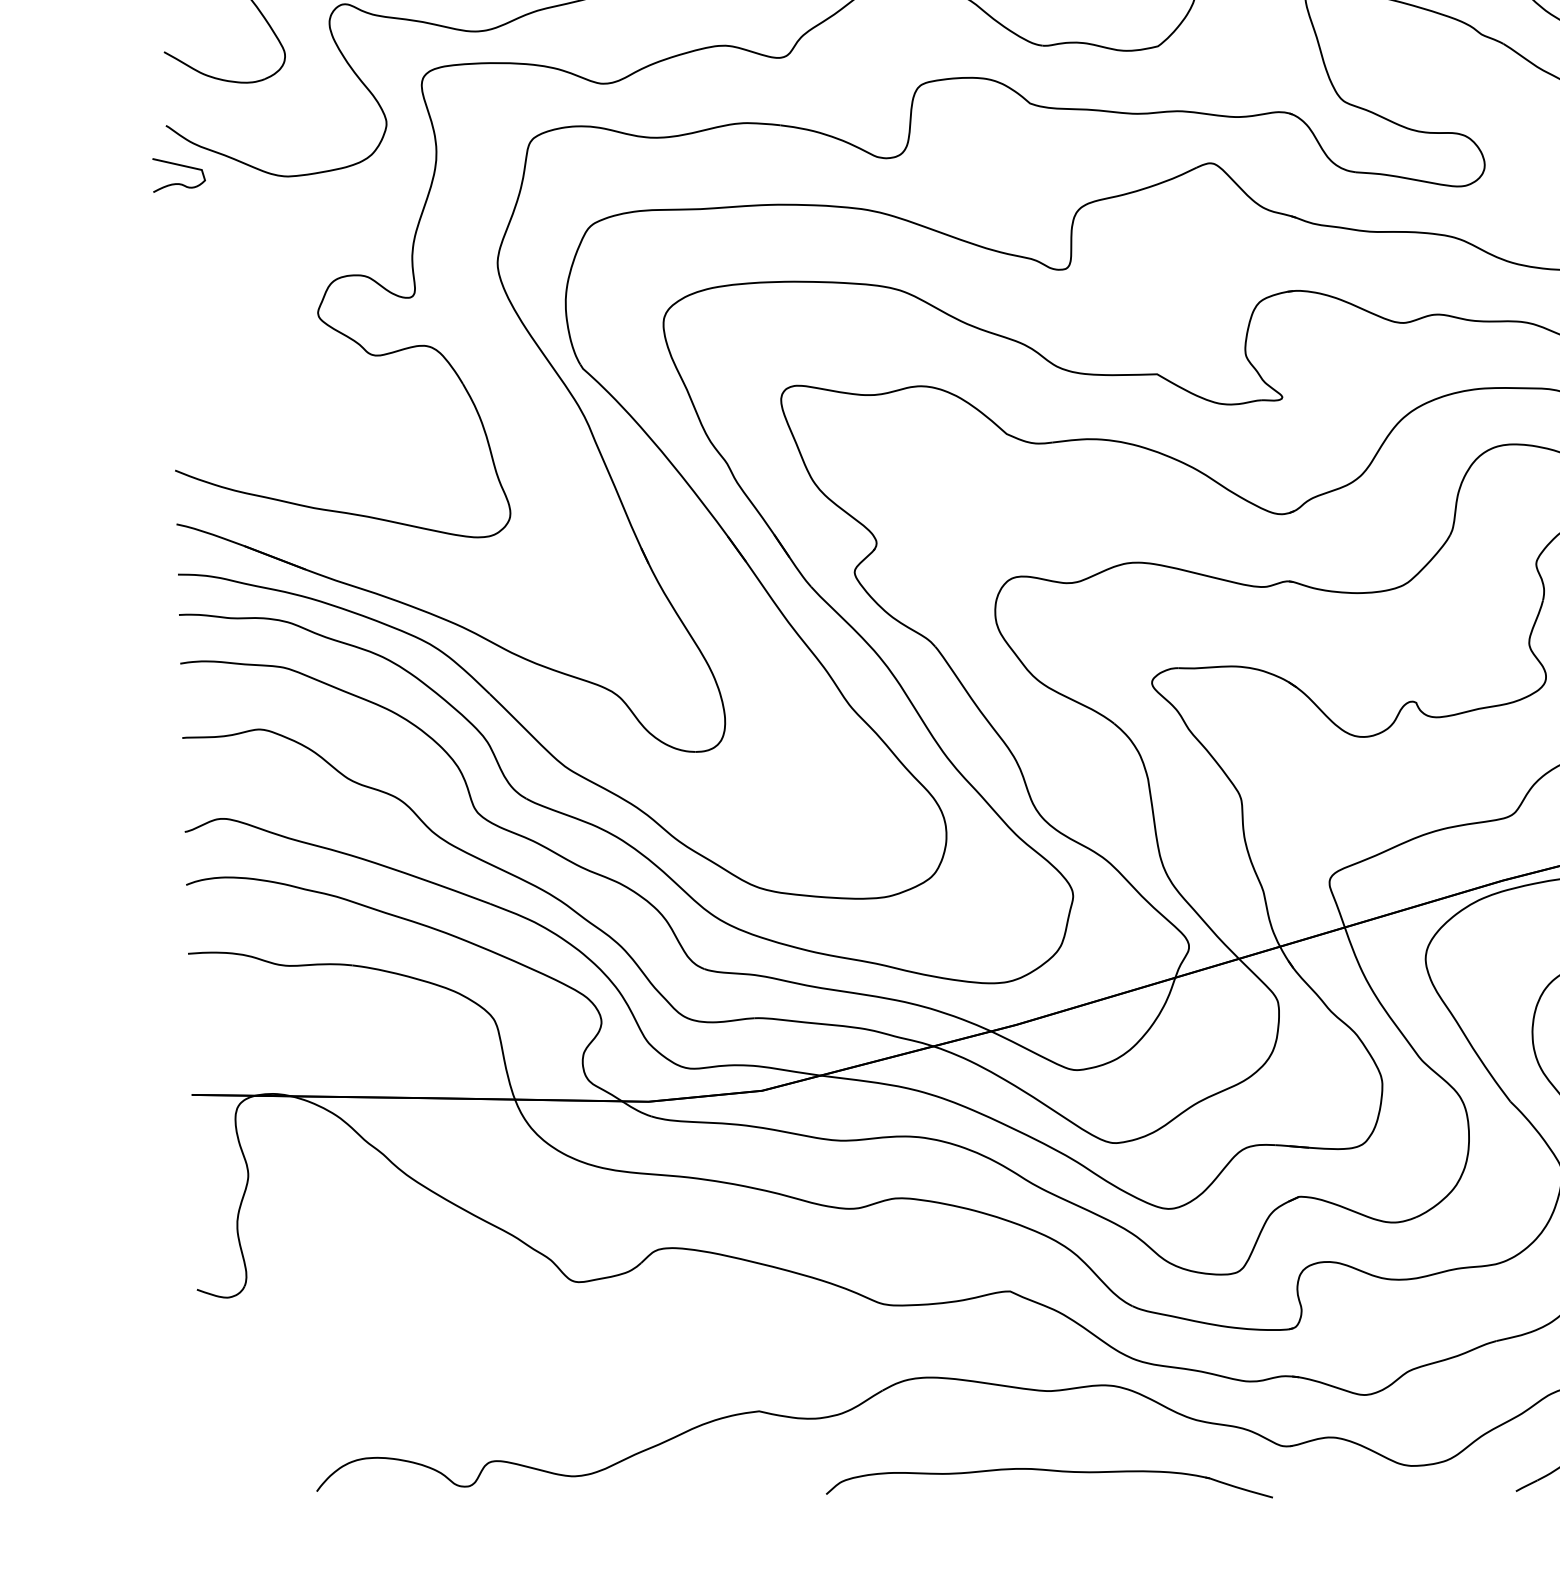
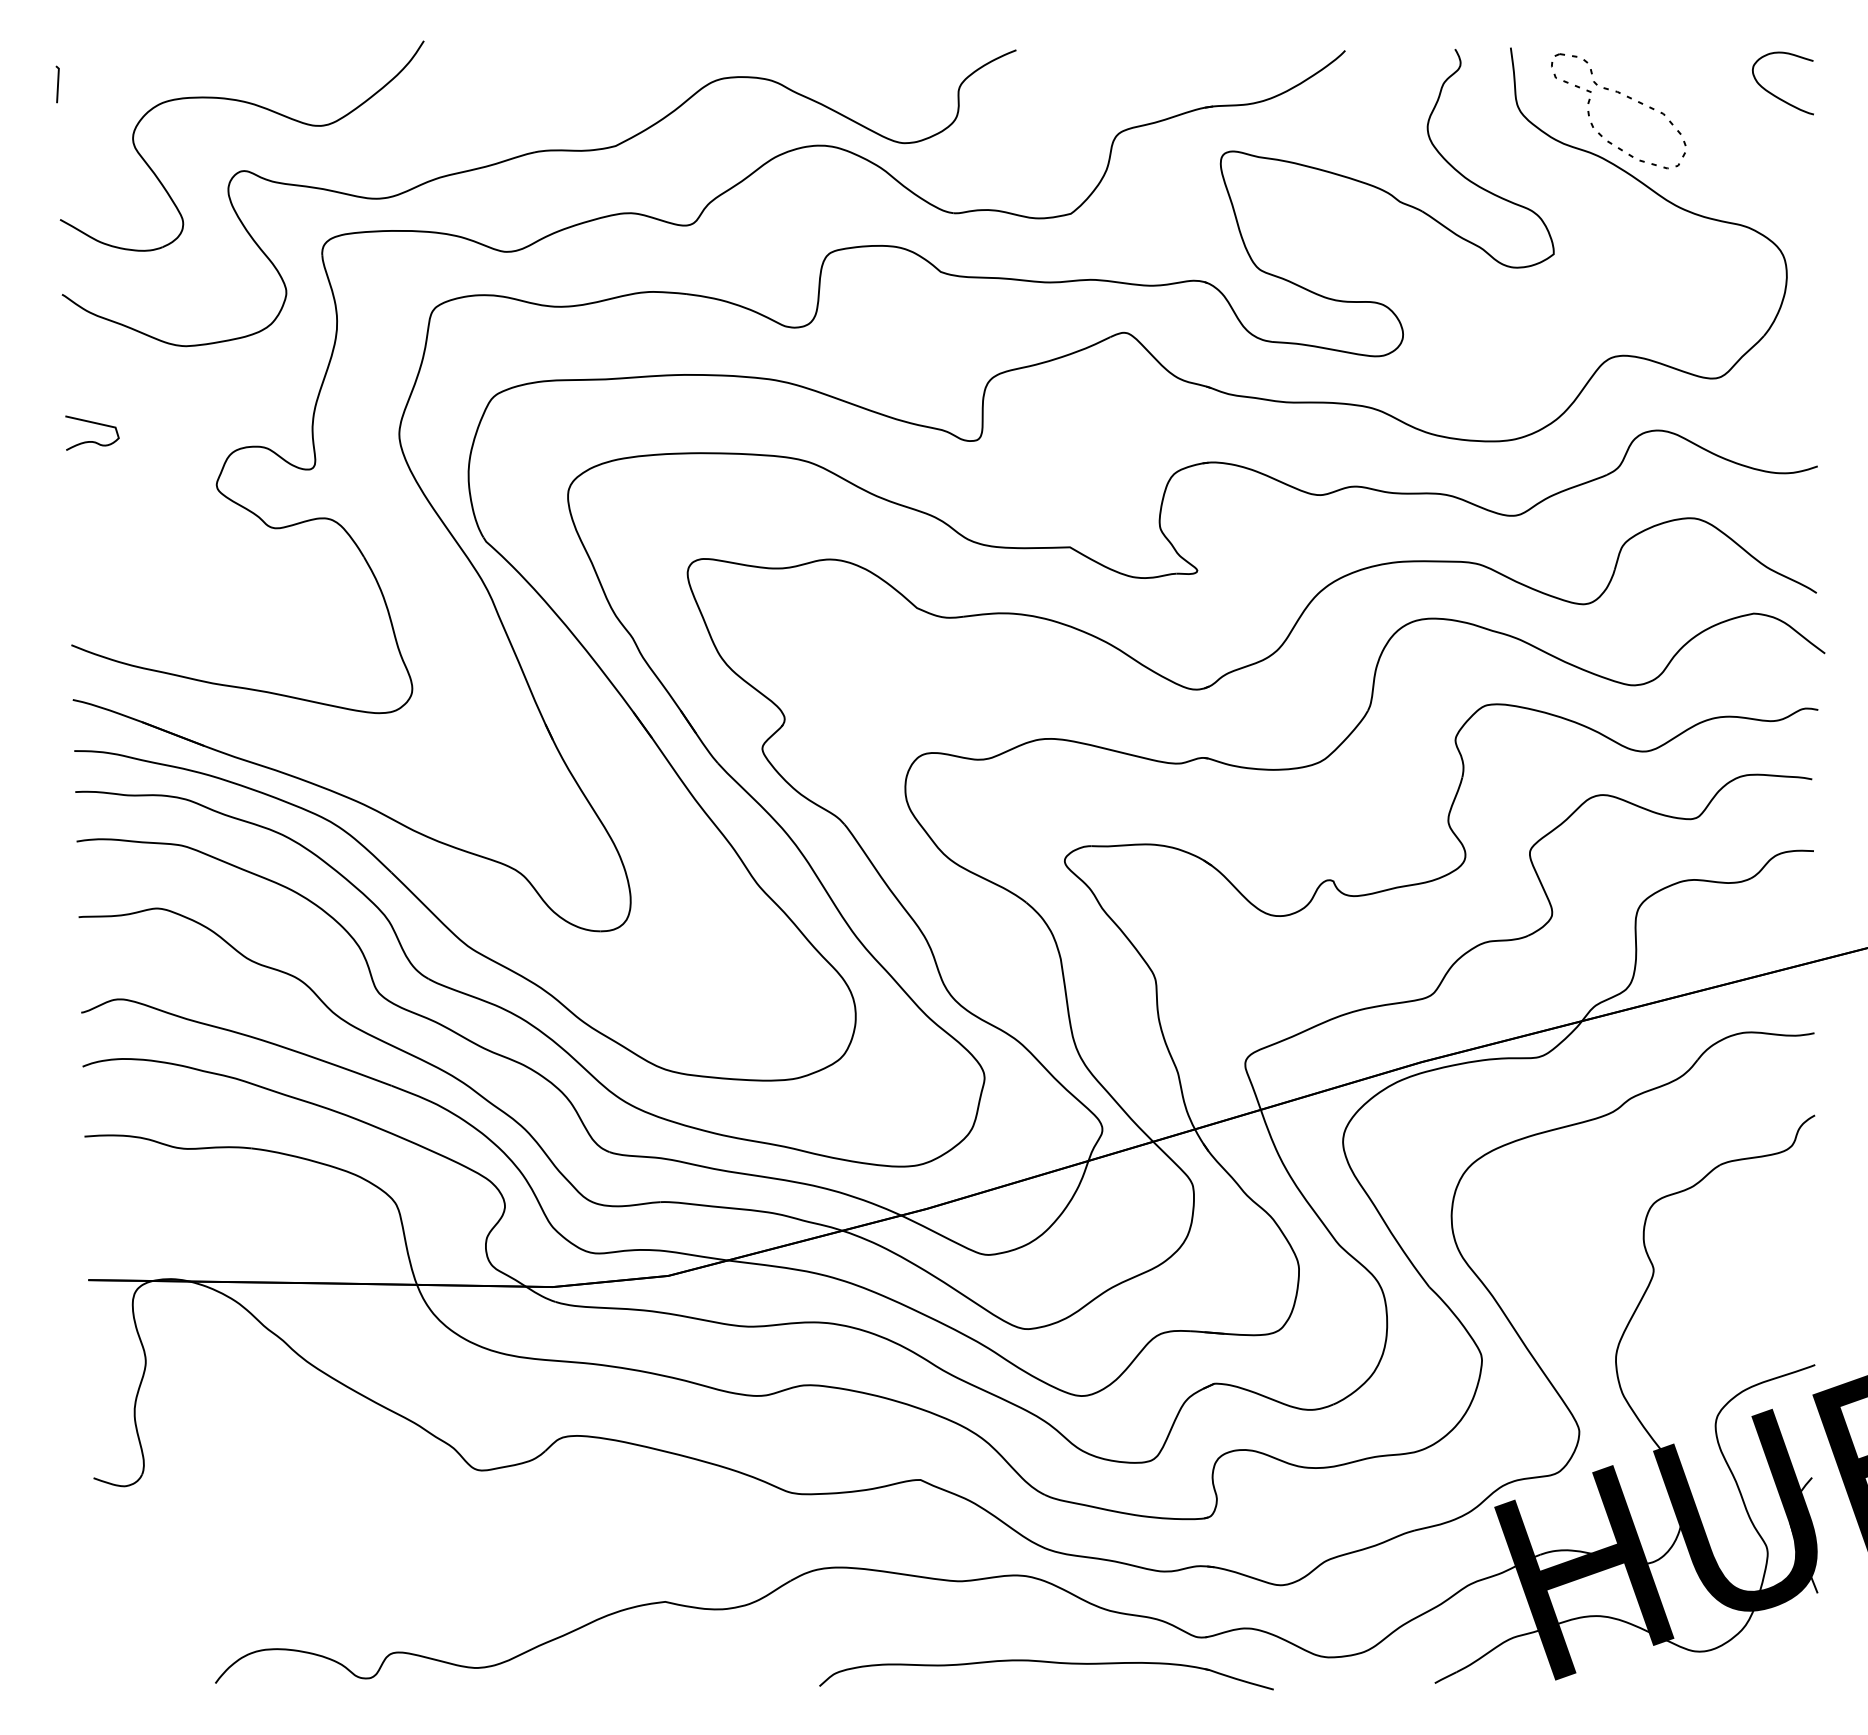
curve: (183, 166) -> (96, 424), moved
part: (1053, 1471) -> (1050, 1663), moved

